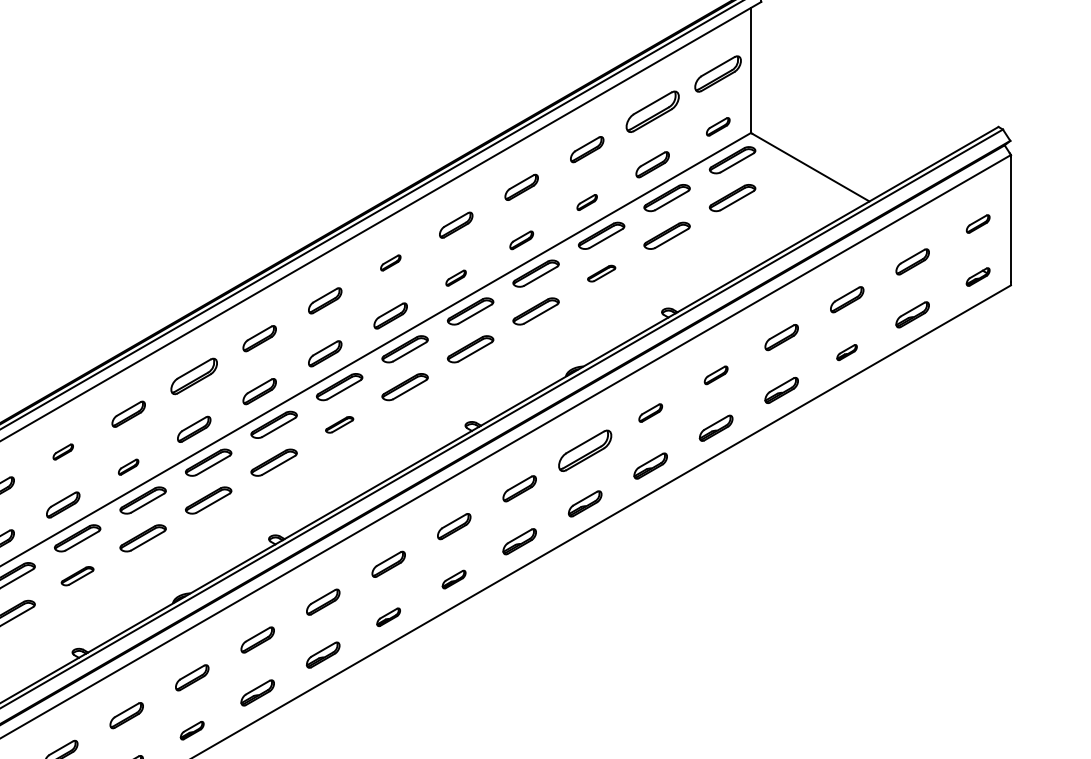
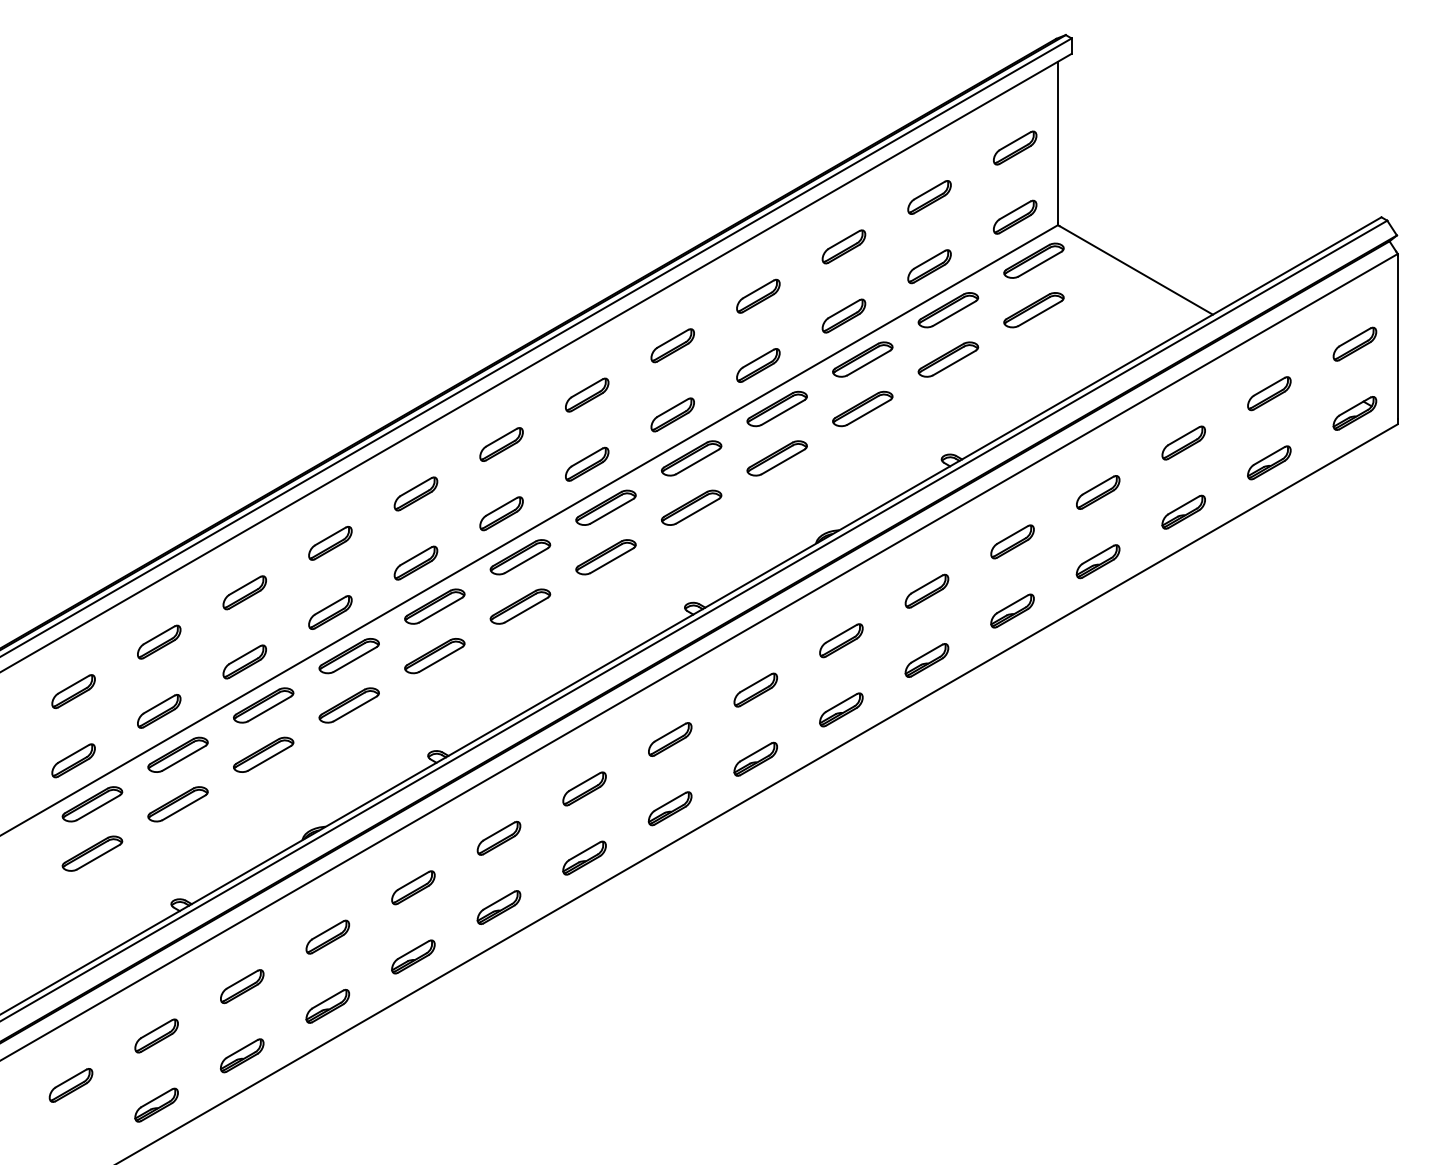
part: (718, 73) -> (1015, 147), size x0.71
part: (652, 111) -> (929, 197), size x0.62
part: (718, 126) -> (1015, 216), size x1.43
part: (586, 202) -> (843, 315), size x1.67
part: (977, 223) -> (1354, 343), size x1.43
part: (521, 240) -> (758, 365), size x1.43
part: (390, 262) -> (587, 394), size x1.67
part: (601, 273) -> (862, 408), size x1.67
part: (455, 277) -> (672, 414), size x1.67
part: (977, 277) -> (1354, 413), size x1.43
part: (847, 352) -> (1183, 511), size x1.67
part: (716, 375) -> (1012, 541), size x1.43
part: (194, 376) -> (330, 543), size x0.71
part: (650, 412) -> (926, 590), size x1.43
part: (339, 424) -> (520, 606), size x1.67
part: (585, 450) -> (841, 640), size x0.62
part: (63, 451) -> (159, 641), size x1.67
part: (128, 466) -> (244, 661), size x1.67
part: (77, 576) -> (177, 804), size x1.43
part: (453, 579) -> (669, 808), size x1.43
part: (388, 616) -> (584, 857), size x1.43
part: (192, 730) -> (327, 1005), size x1.43

